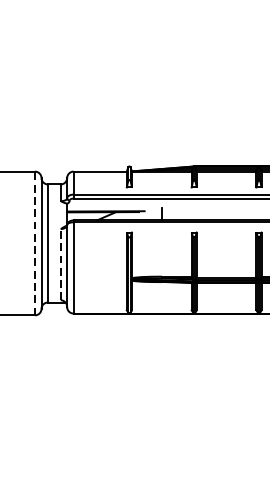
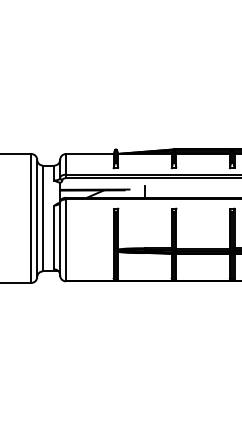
line: (35, 242) -> (31, 217), dashed -> solid
line: (60, 264) -> (54, 237), dashed -> solid

